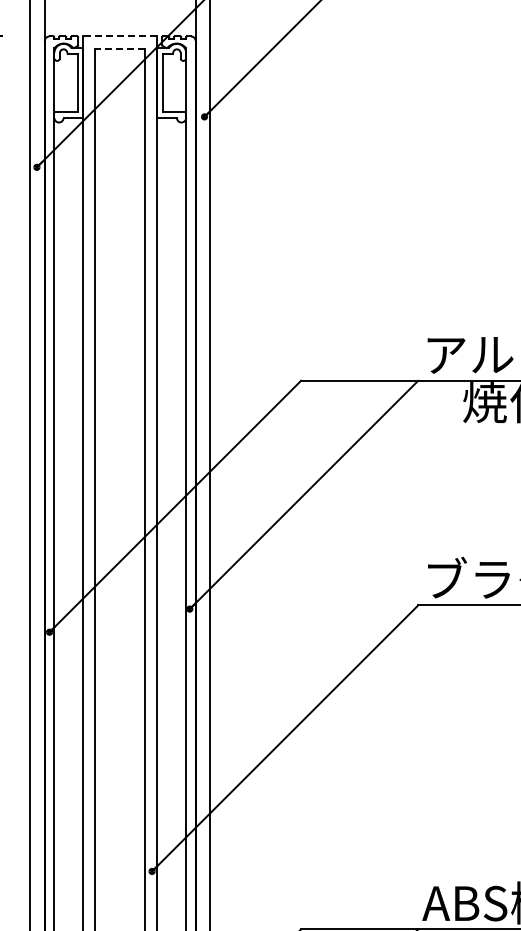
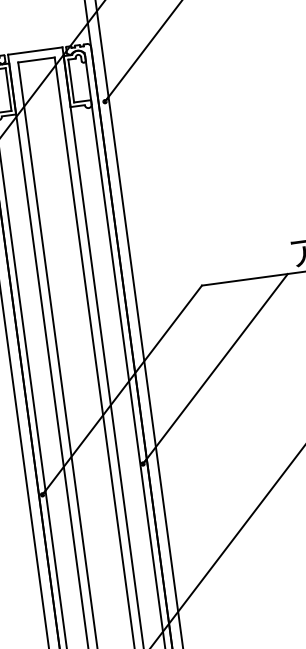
line: (119, 36) -> (34, 51), dashed -> solid
line: (120, 48) -> (36, 59), dashed -> solid

